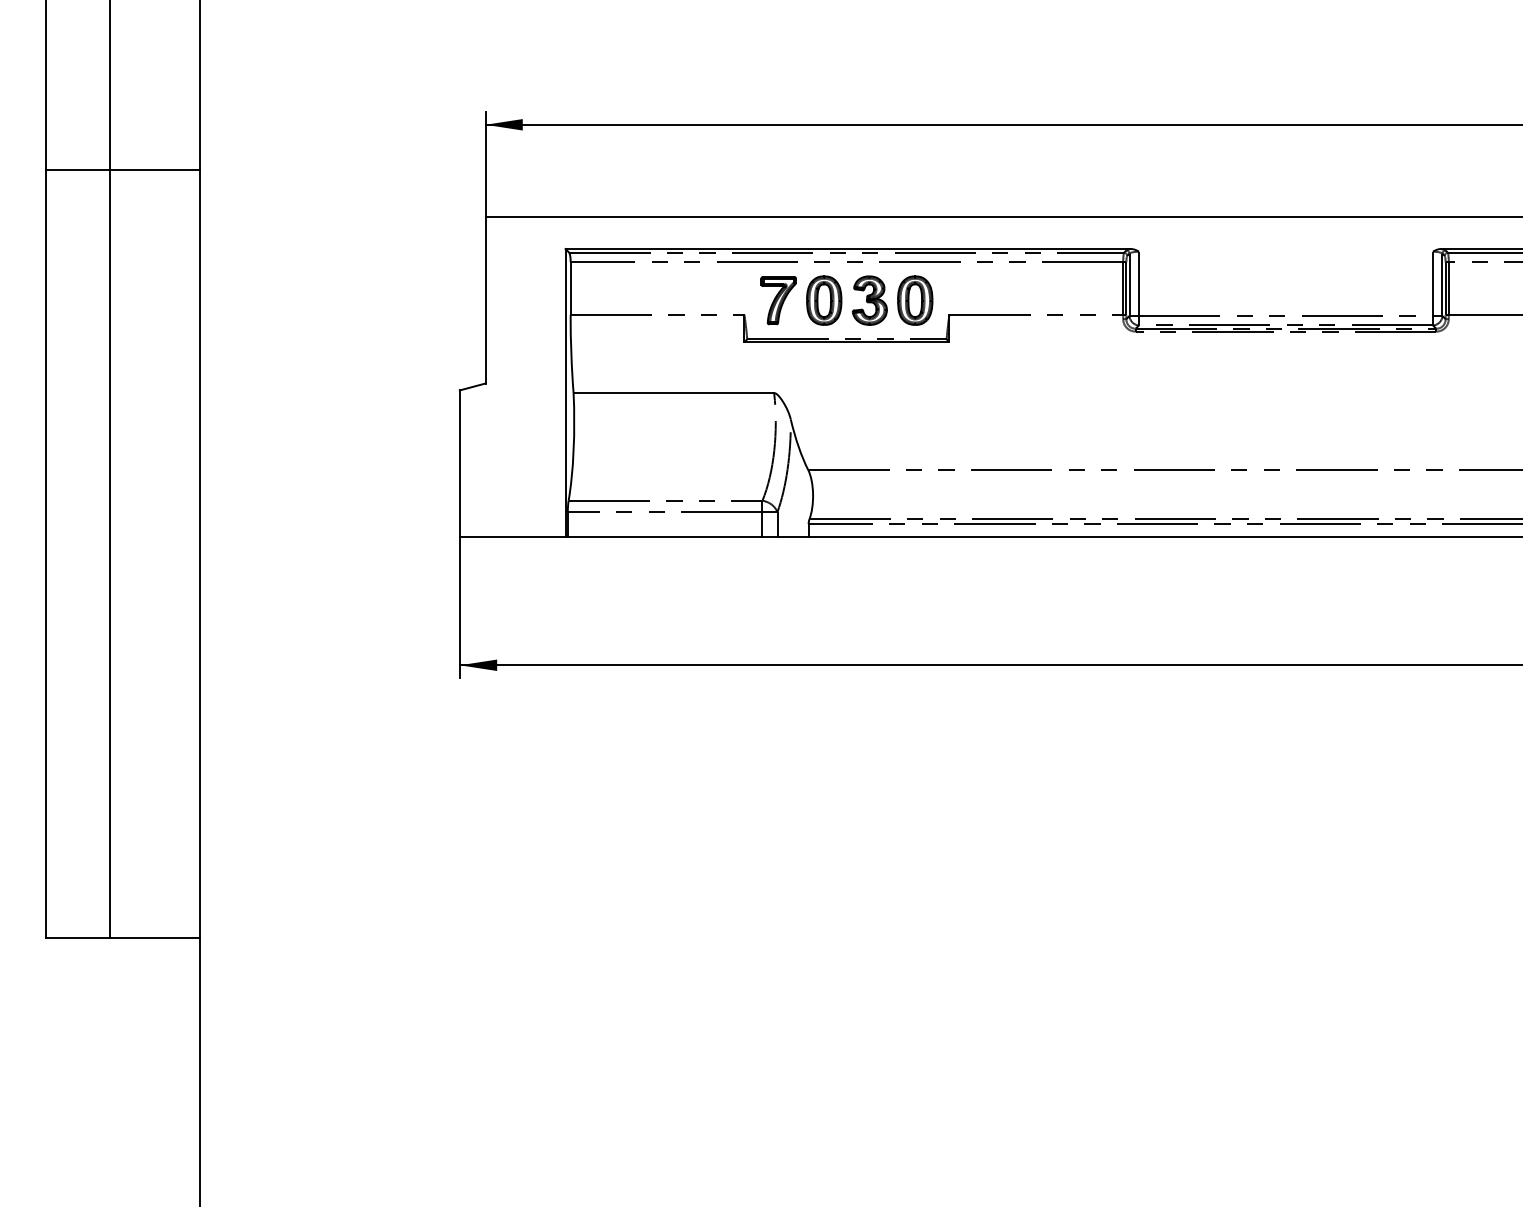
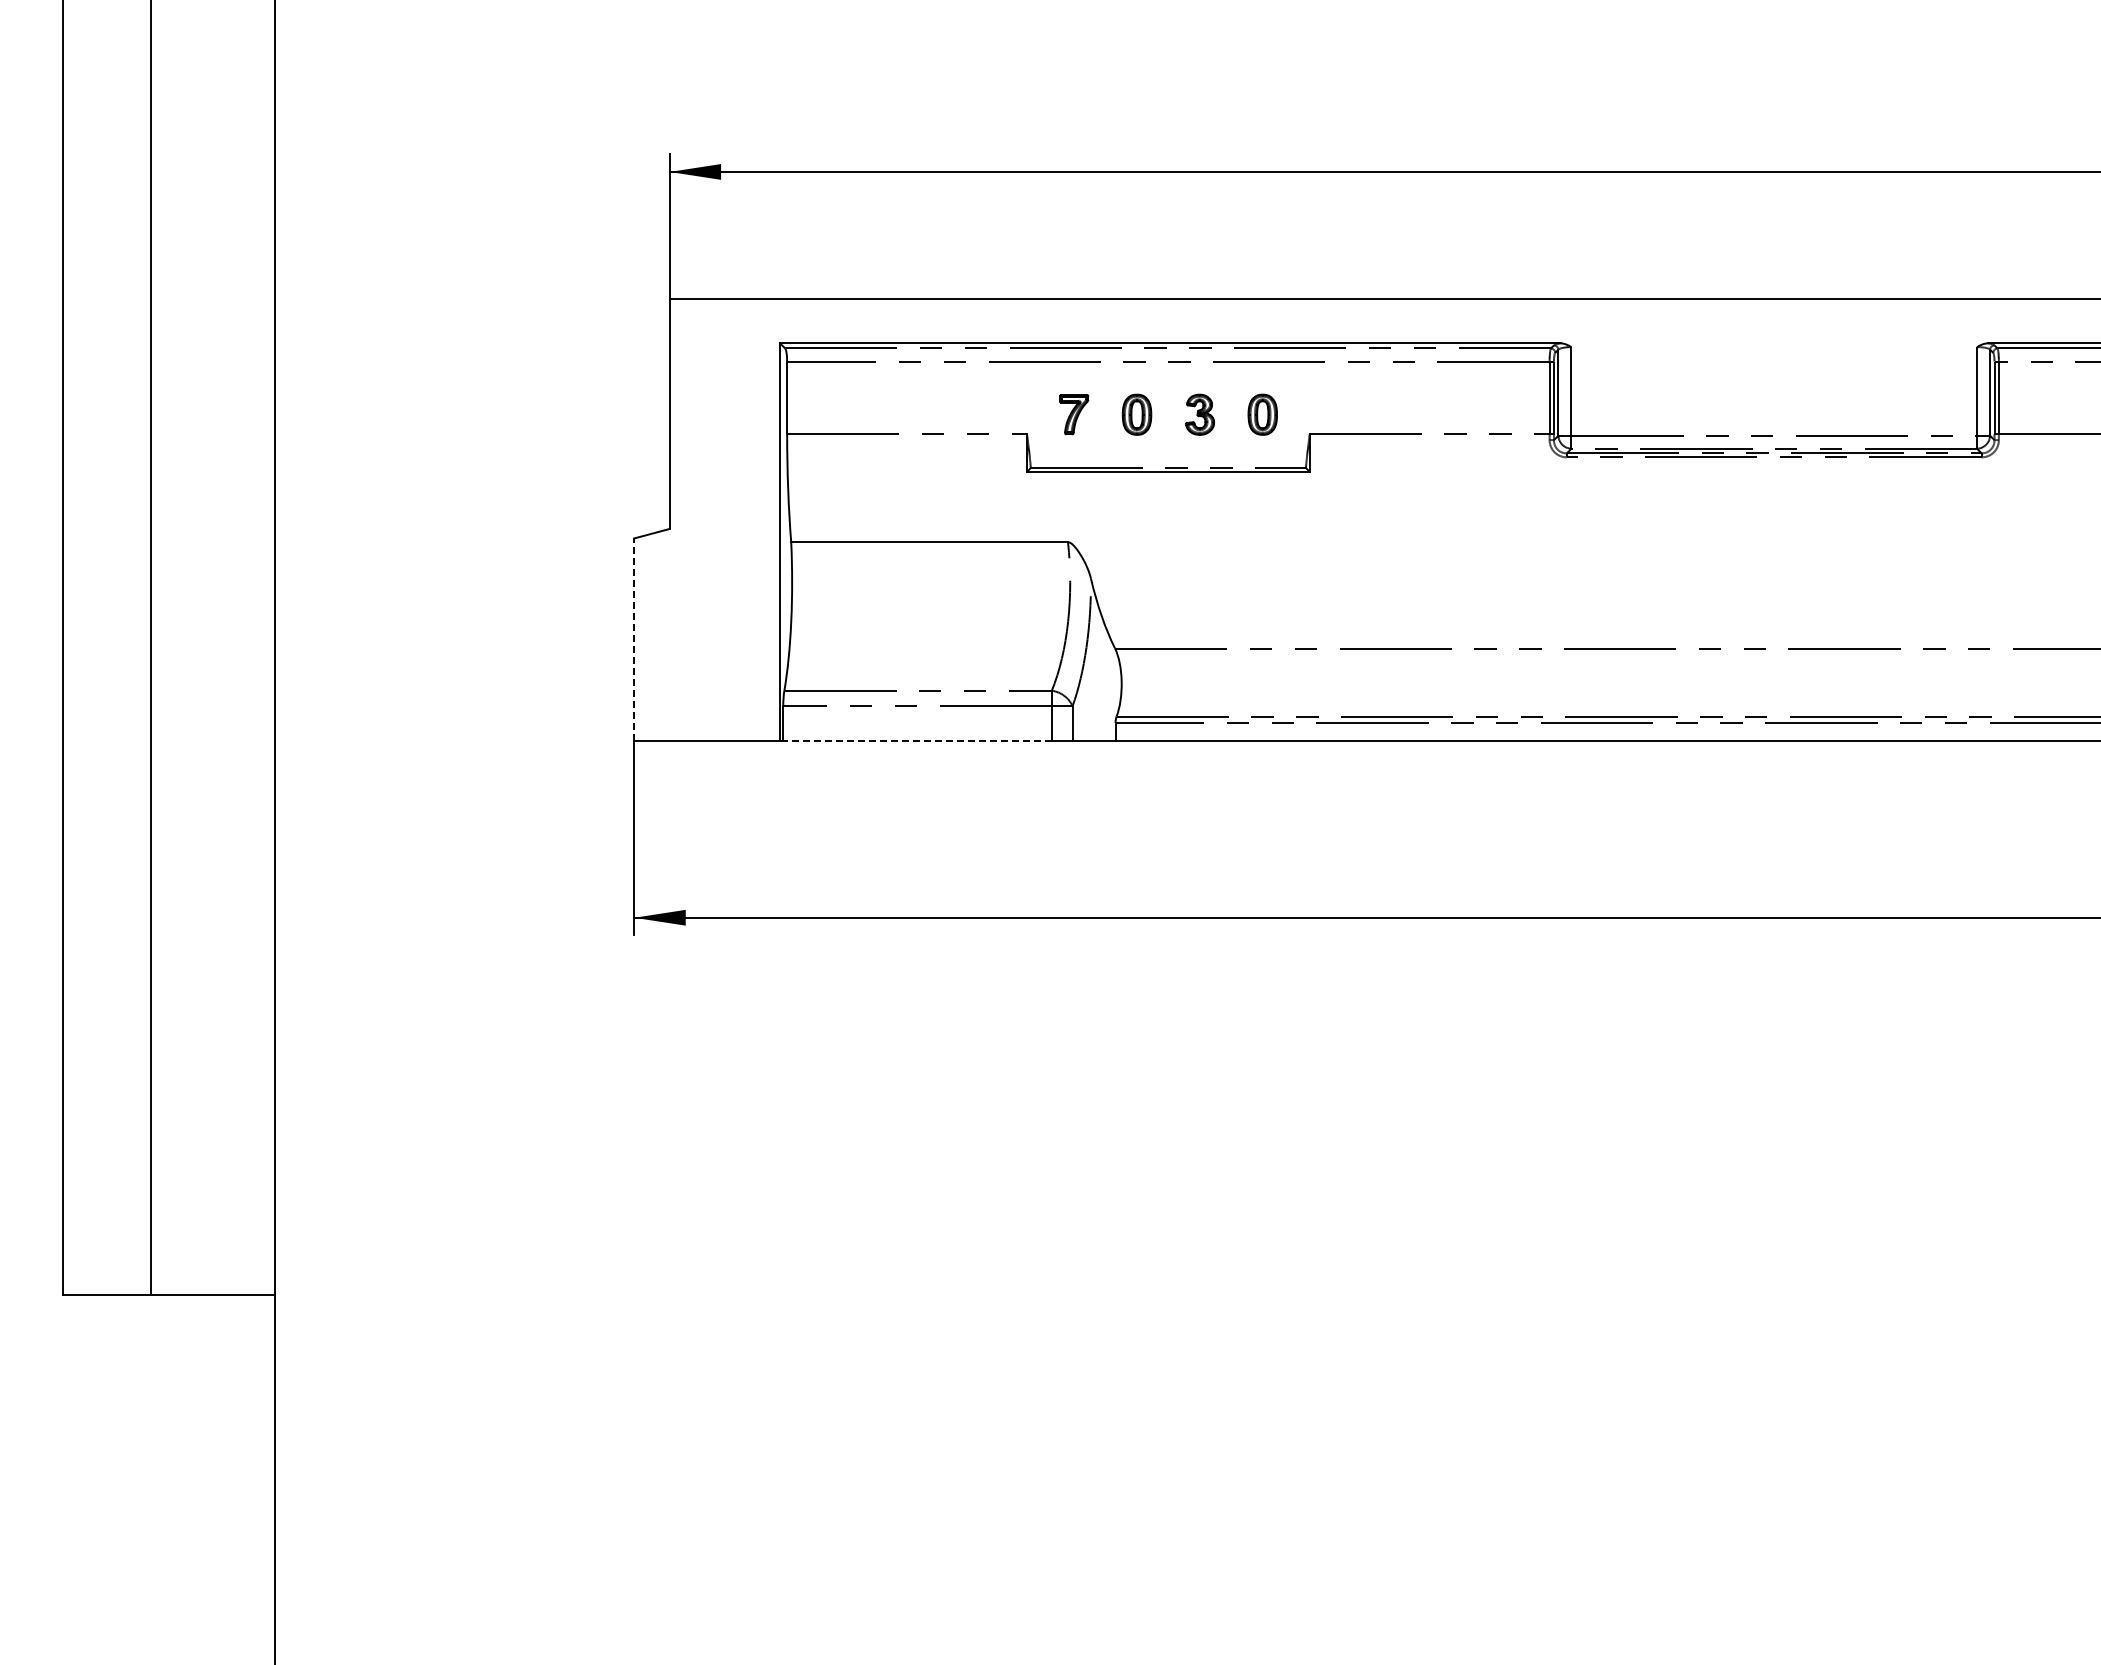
line: (123, 170) -> (169, 234), removed
part: (778, 300) -> (1073, 414), size x0.6
part: (823, 300) -> (1136, 414), size x0.6
part: (869, 300) -> (1199, 414), size x0.6
part: (915, 300) -> (1262, 414), size x0.6
line: (460, 463) -> (634, 639), solid -> dashed
line: (665, 537) -> (917, 741), solid -> dashed

